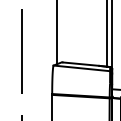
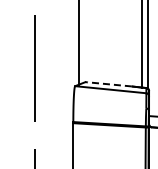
line: (80, 64) -> (109, 84), solid -> dashed

